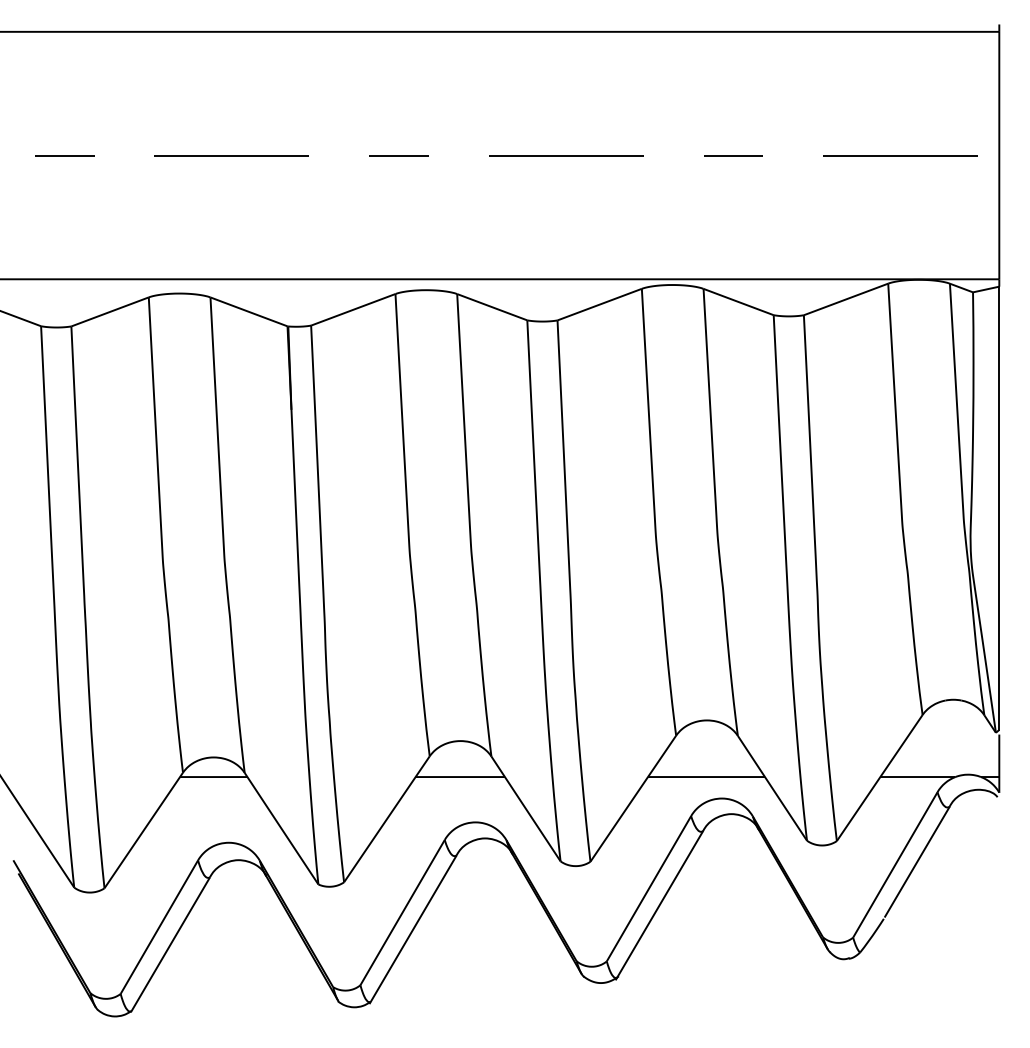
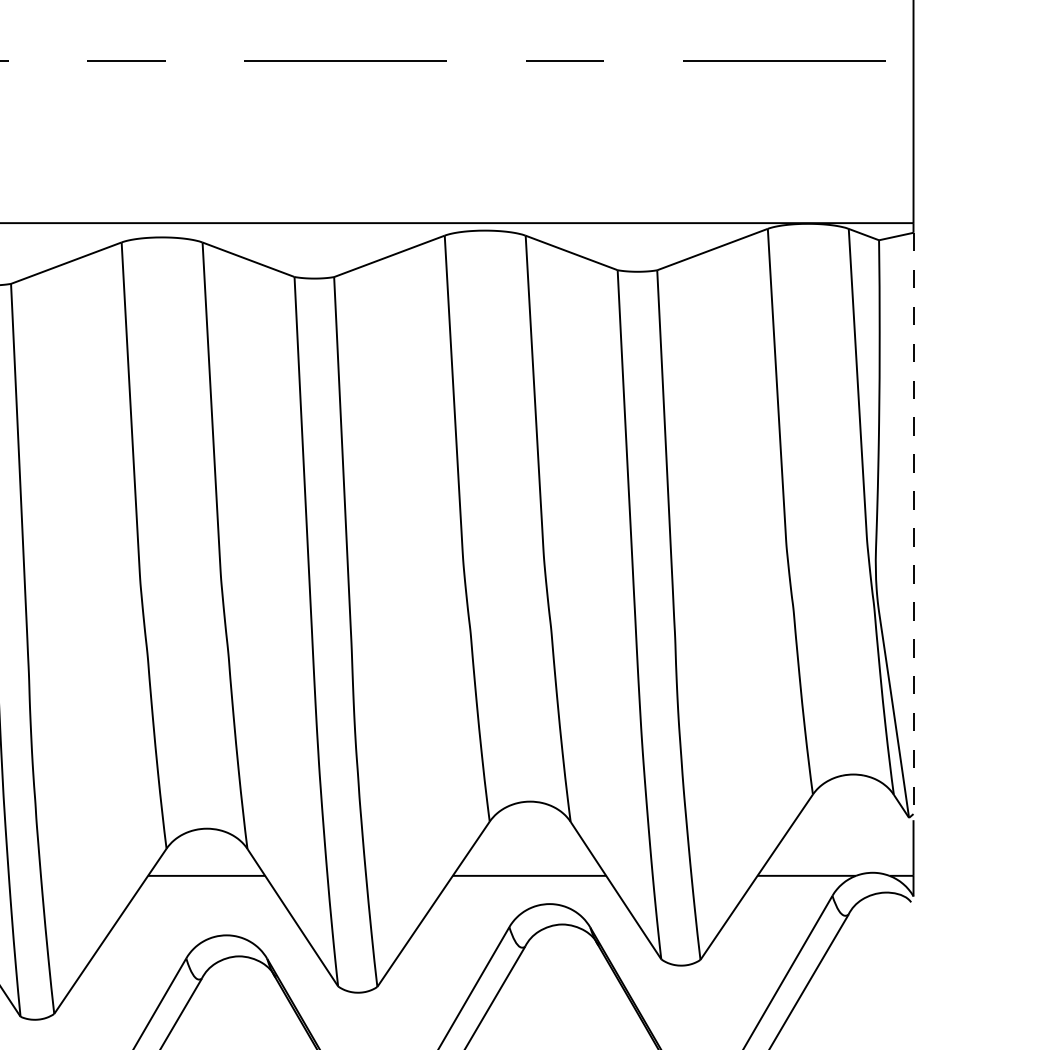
line: (999, 508) -> (913, 523), solid -> dashed

